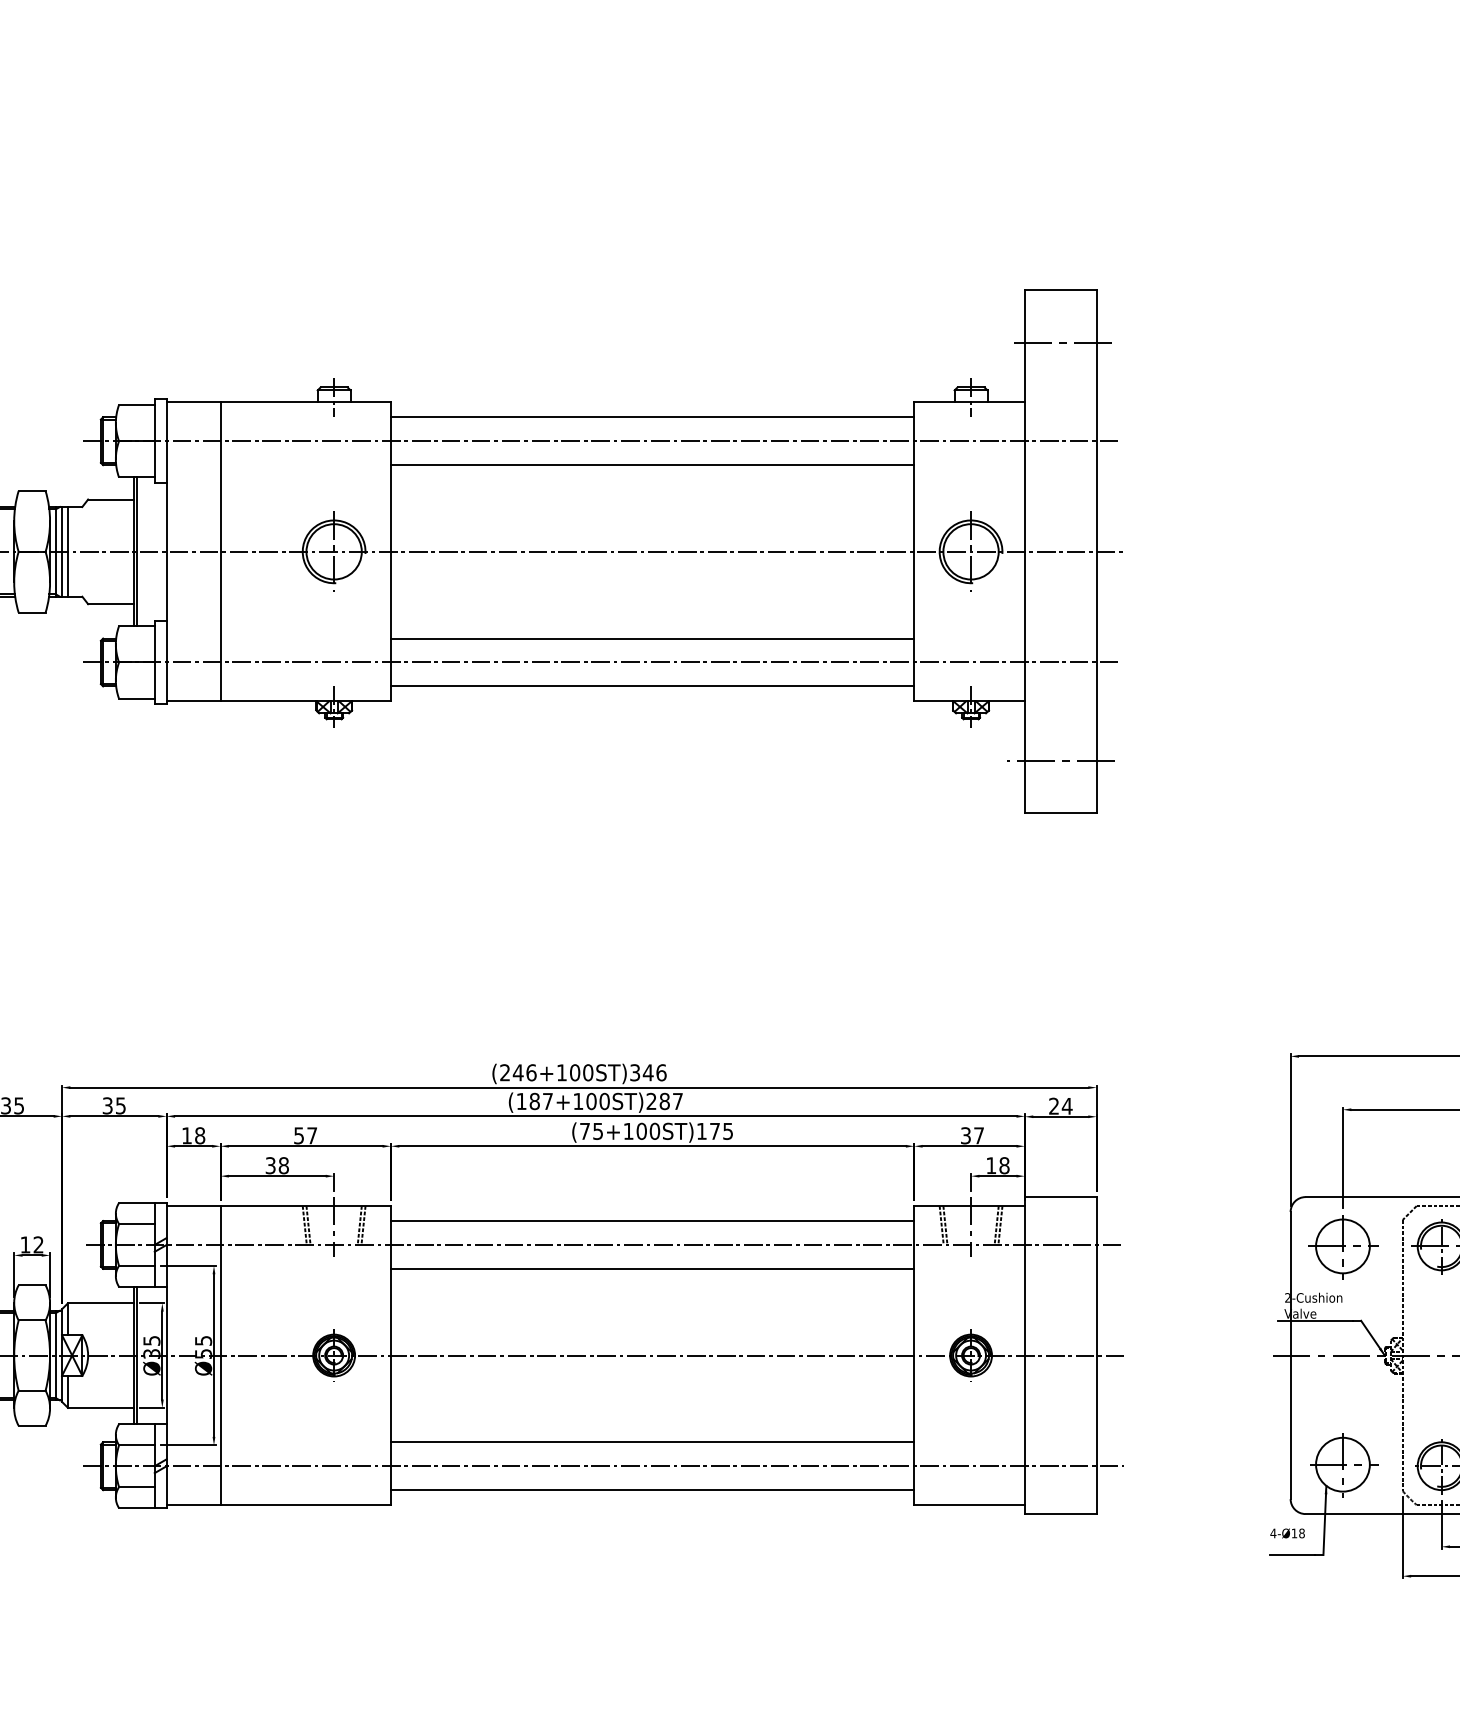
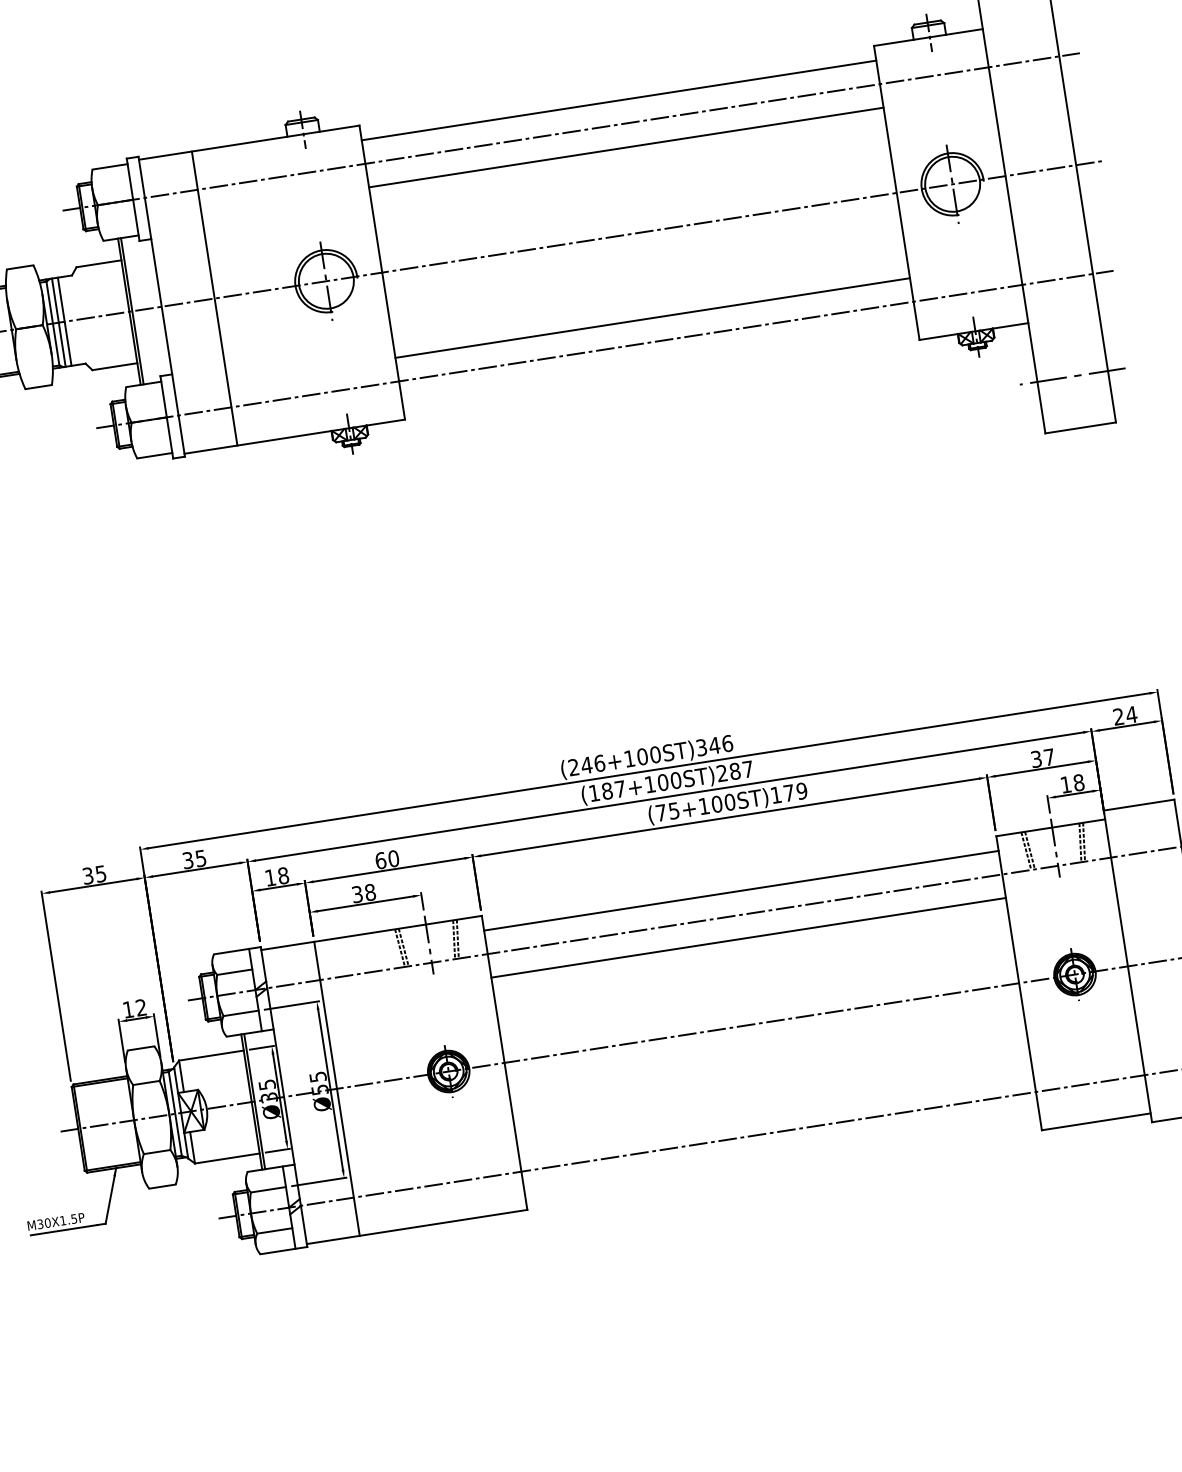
line: (652, 686) -> (659, 365), removed
text: (728, 1130) -> (802, 790), (75+100ST)175 -> (75+100ST)179
text: (305, 1135) -> (387, 859), 57 -> 60
line: (652, 1442) -> (774, 1108), removed
line: (652, 1490) -> (782, 1155), removed

